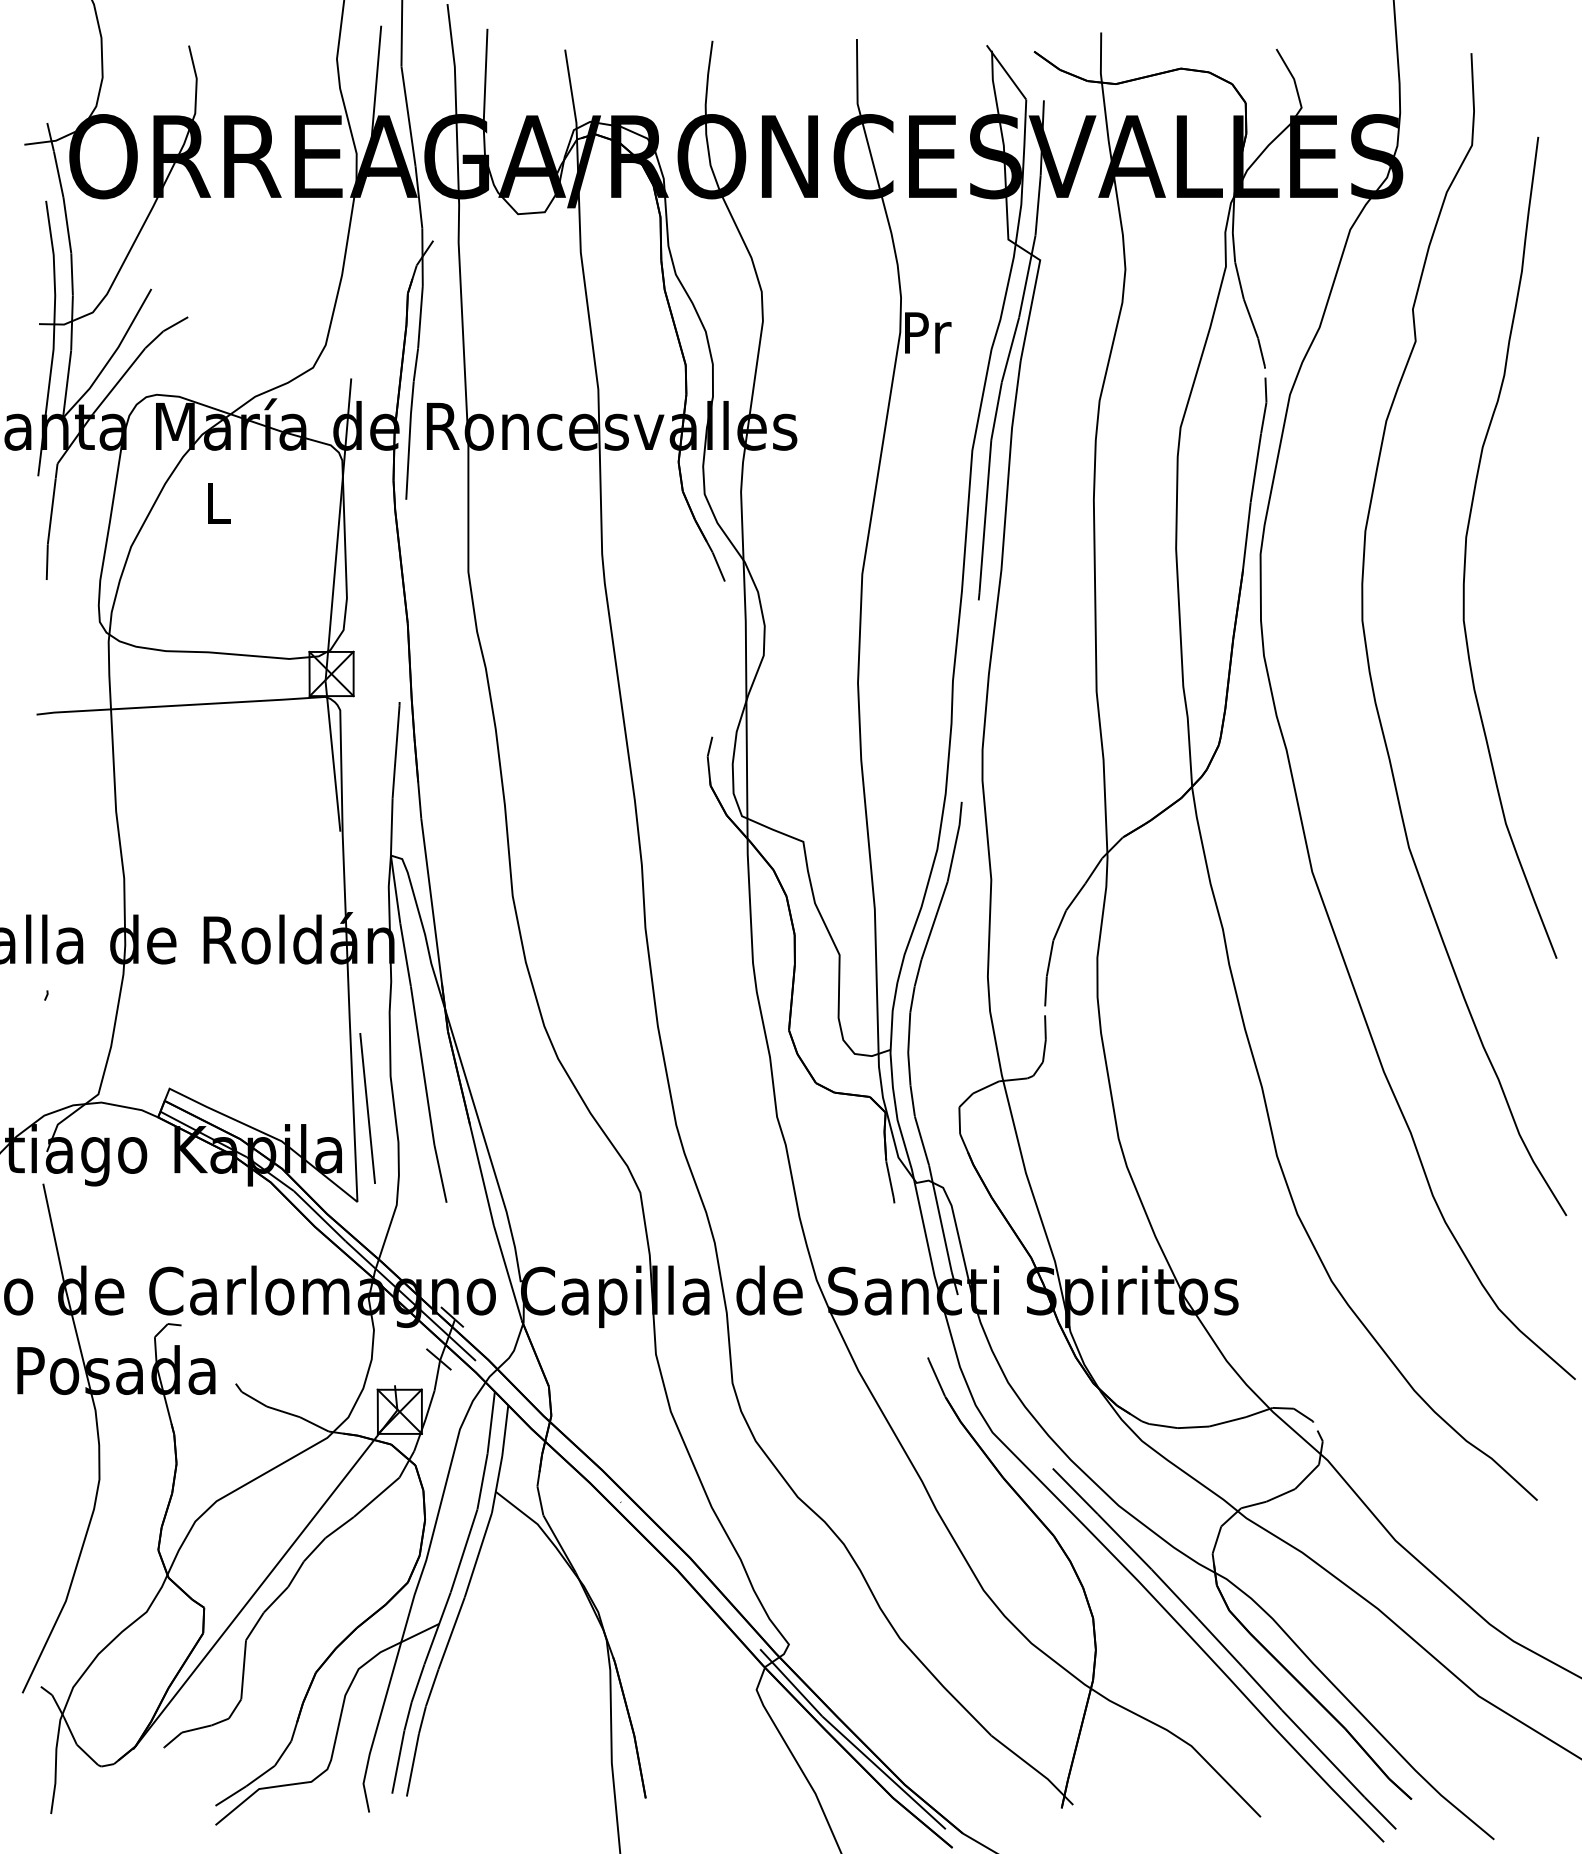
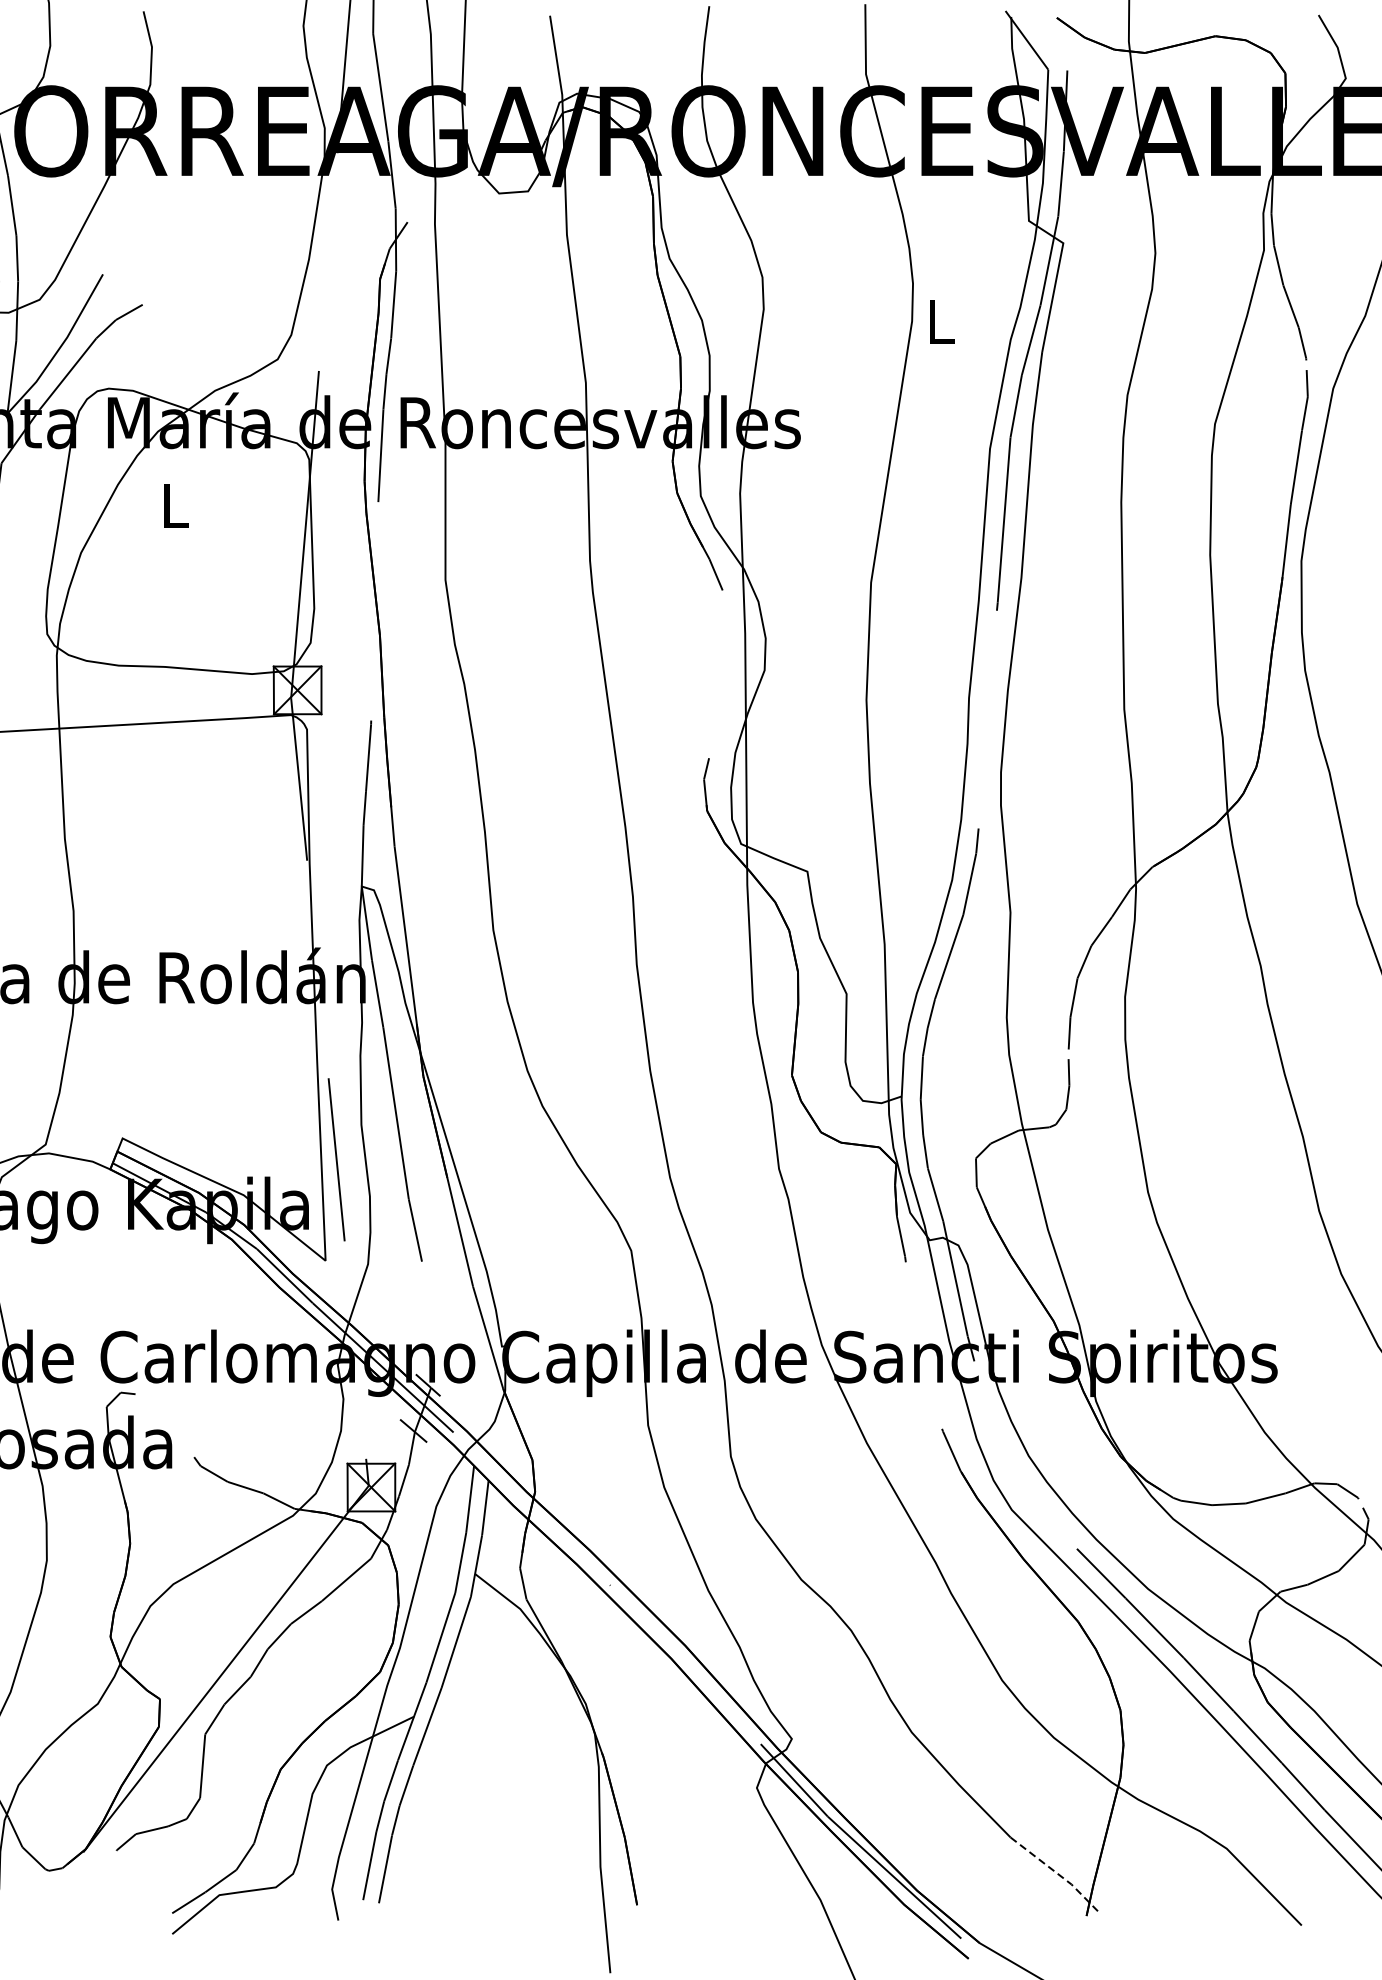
text: (928, 332) -> (942, 321), Pr -> L
line: (1034, 1768) -> (1057, 1872), solid -> dashed

